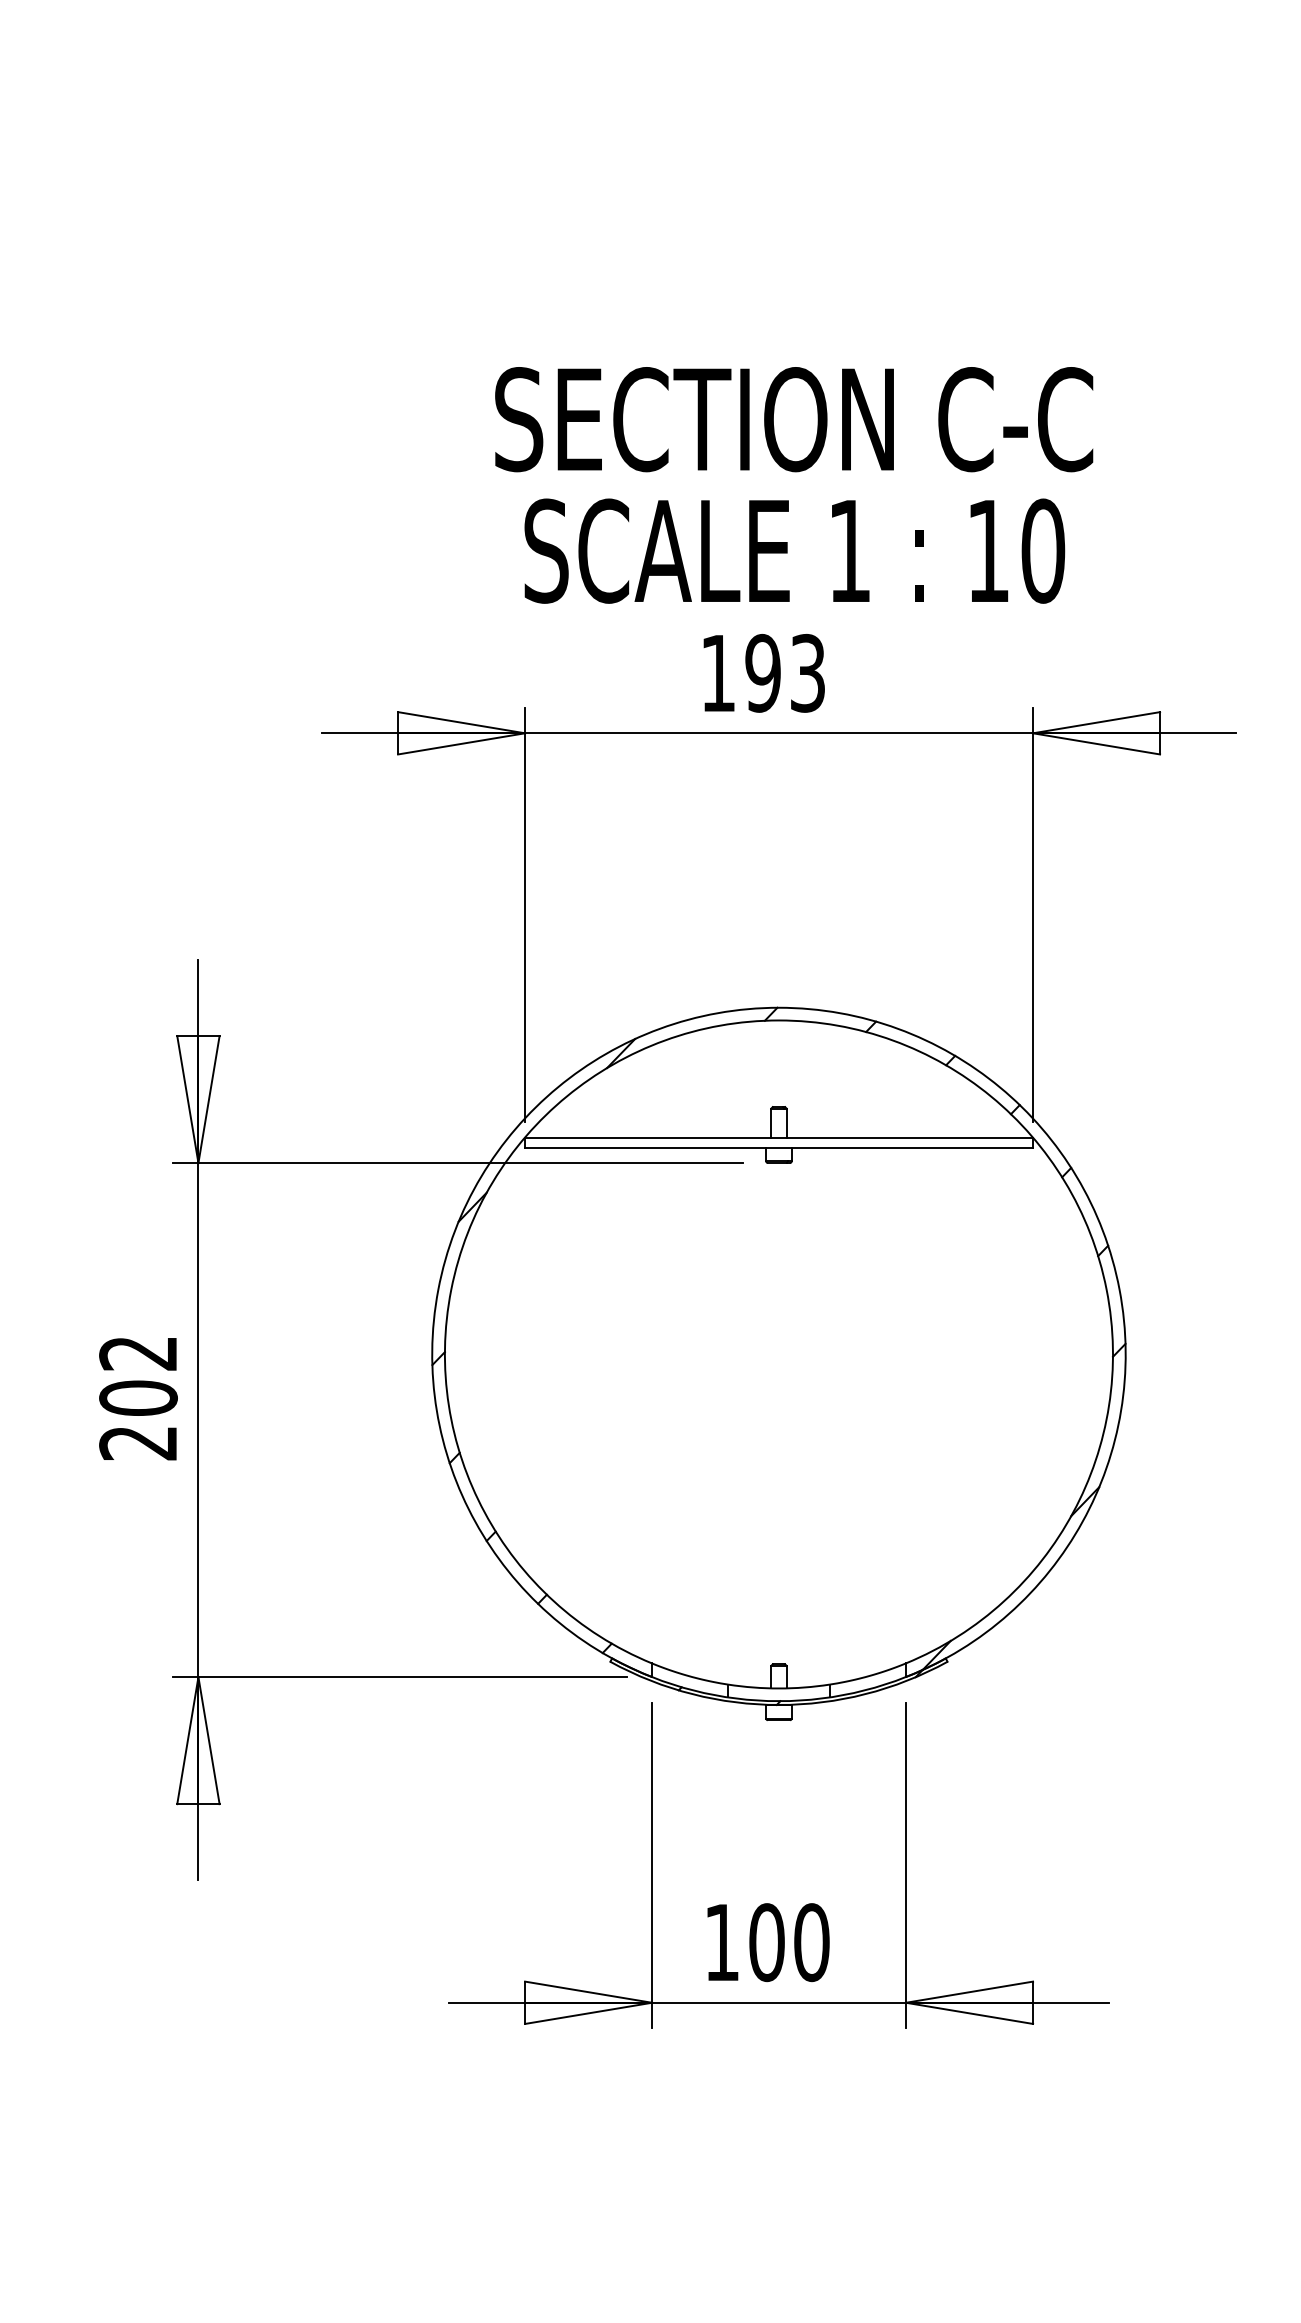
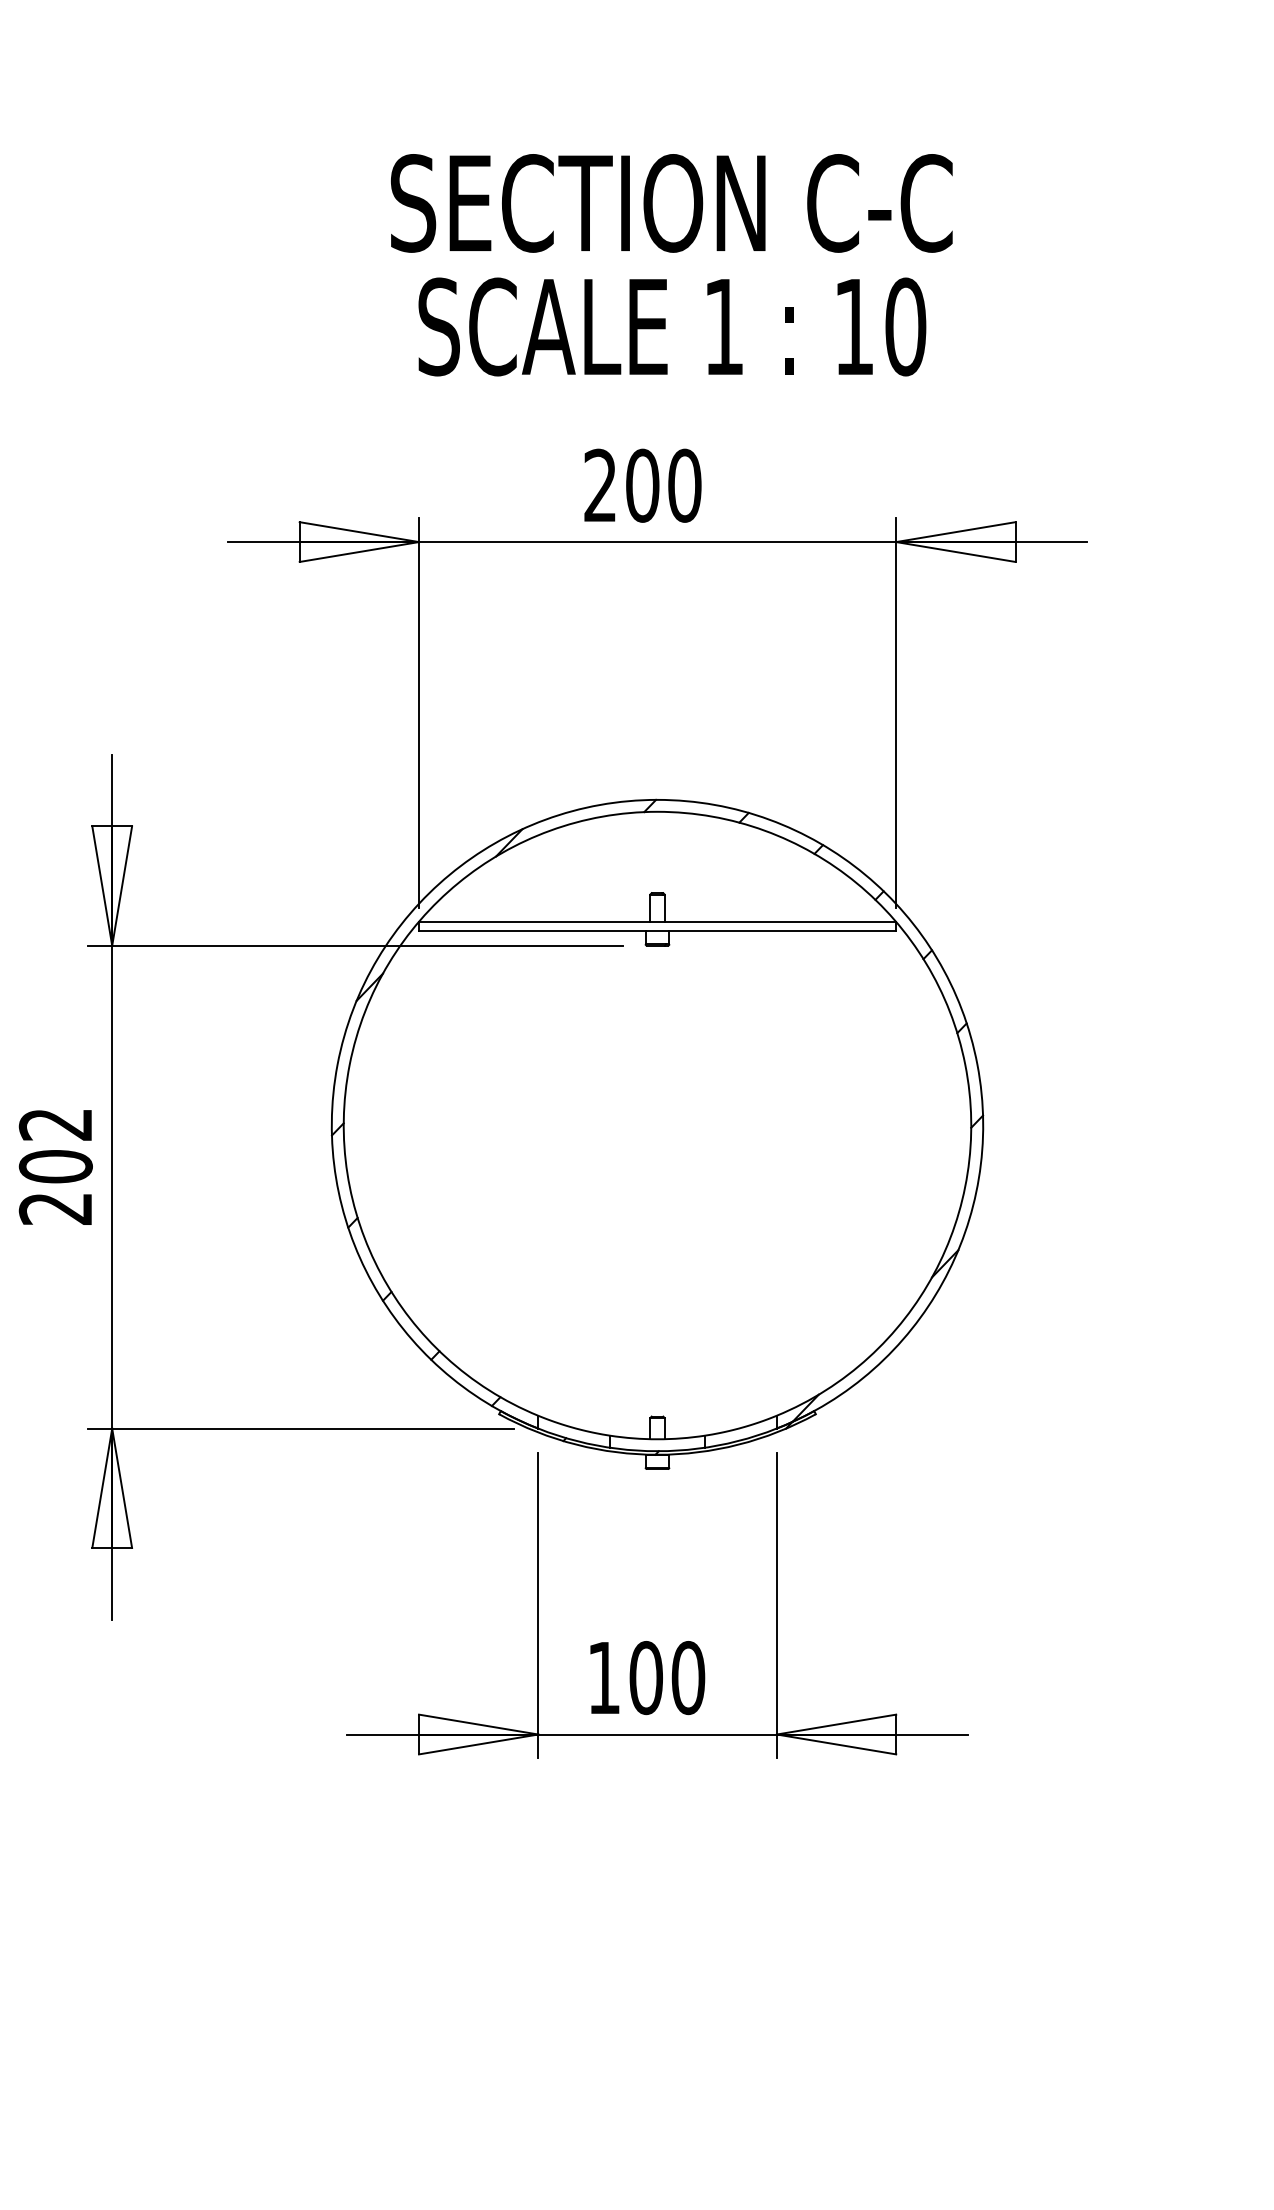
text: (793, 485) -> (671, 265), moved
text: (762, 673) -> (642, 485), 193 -> 200

